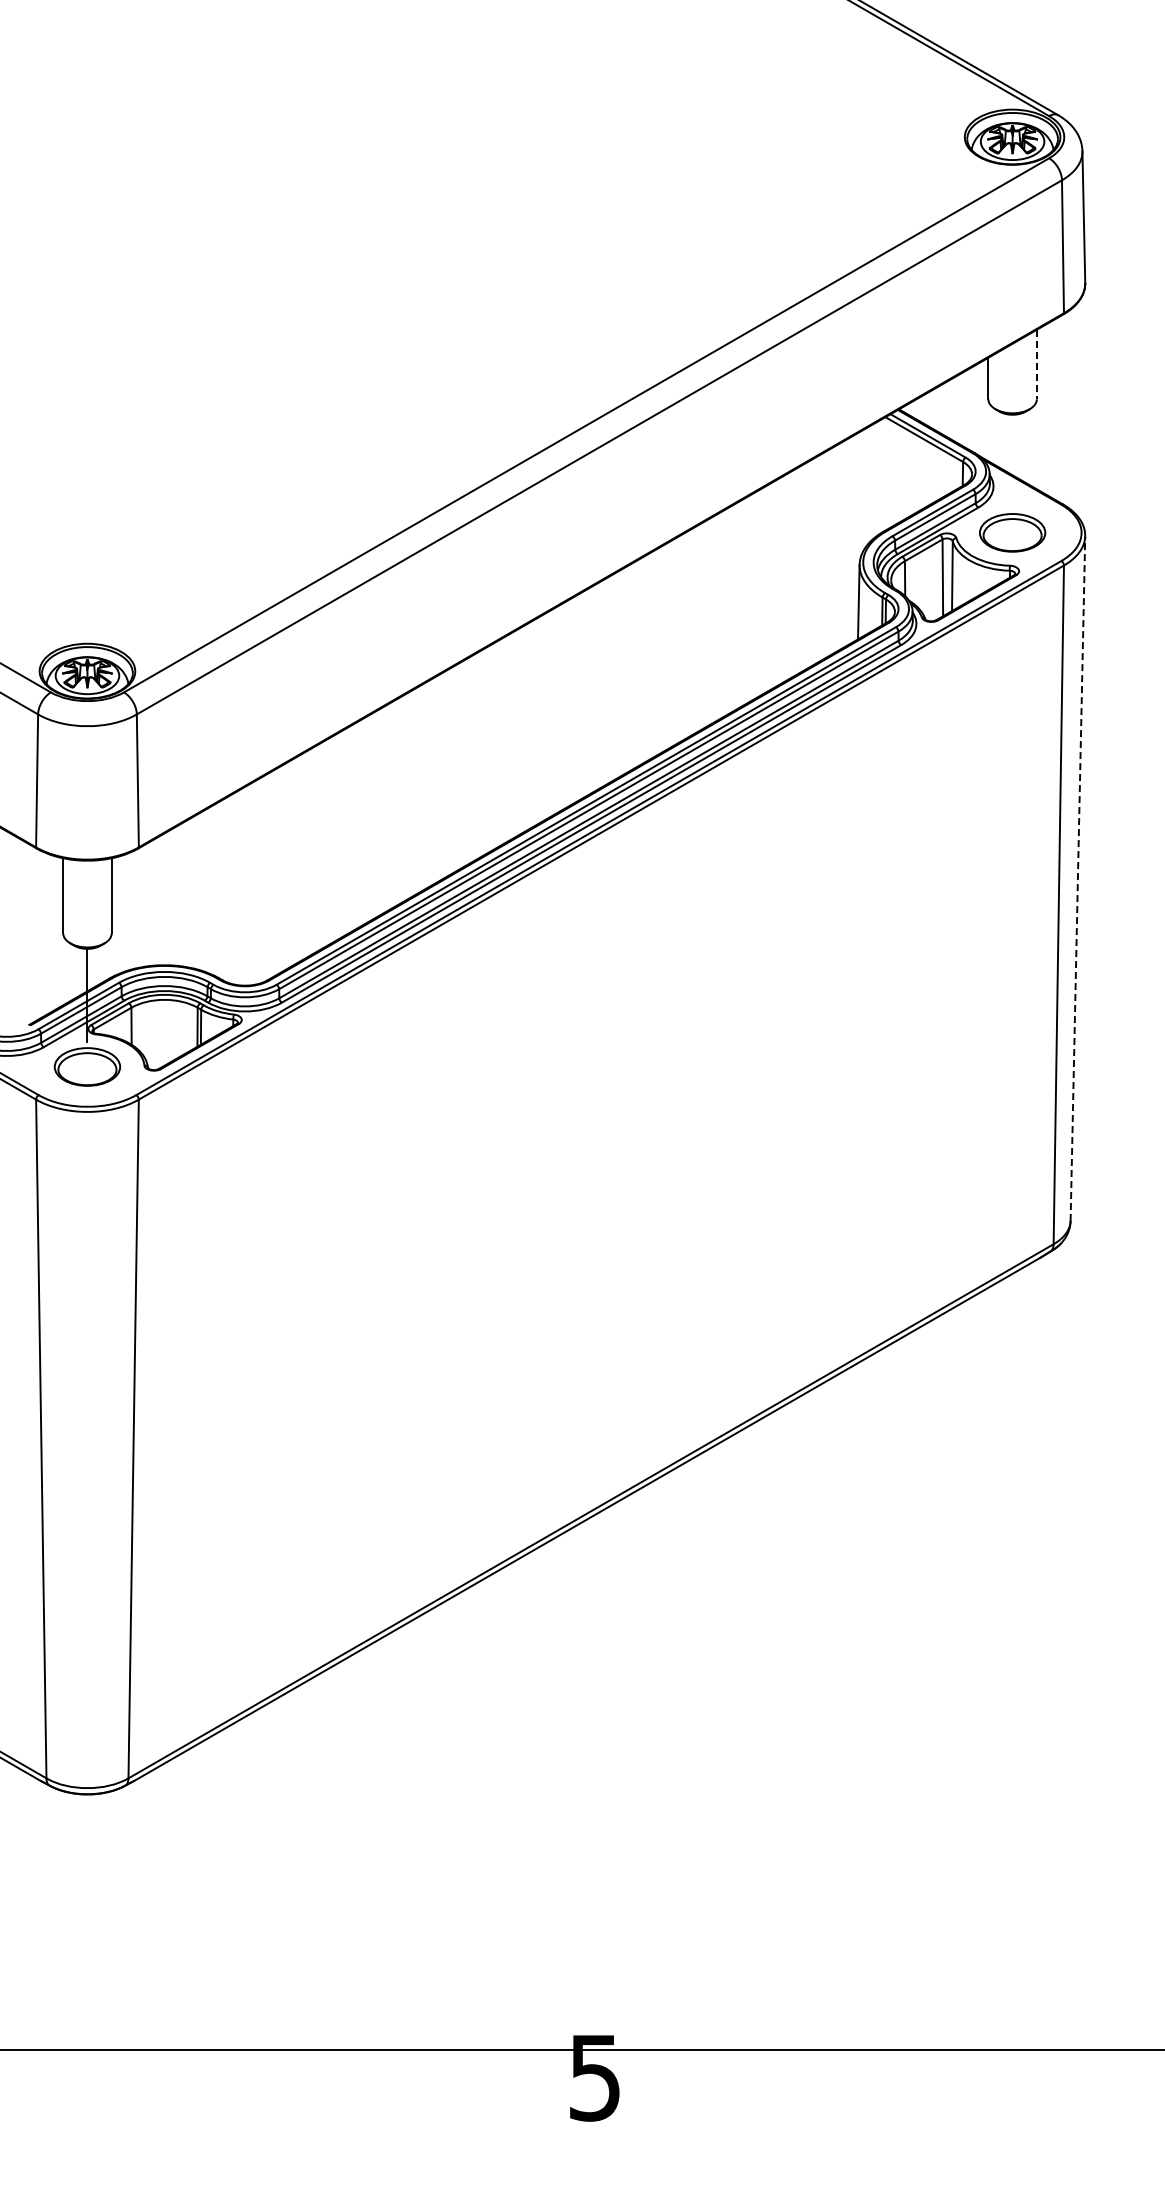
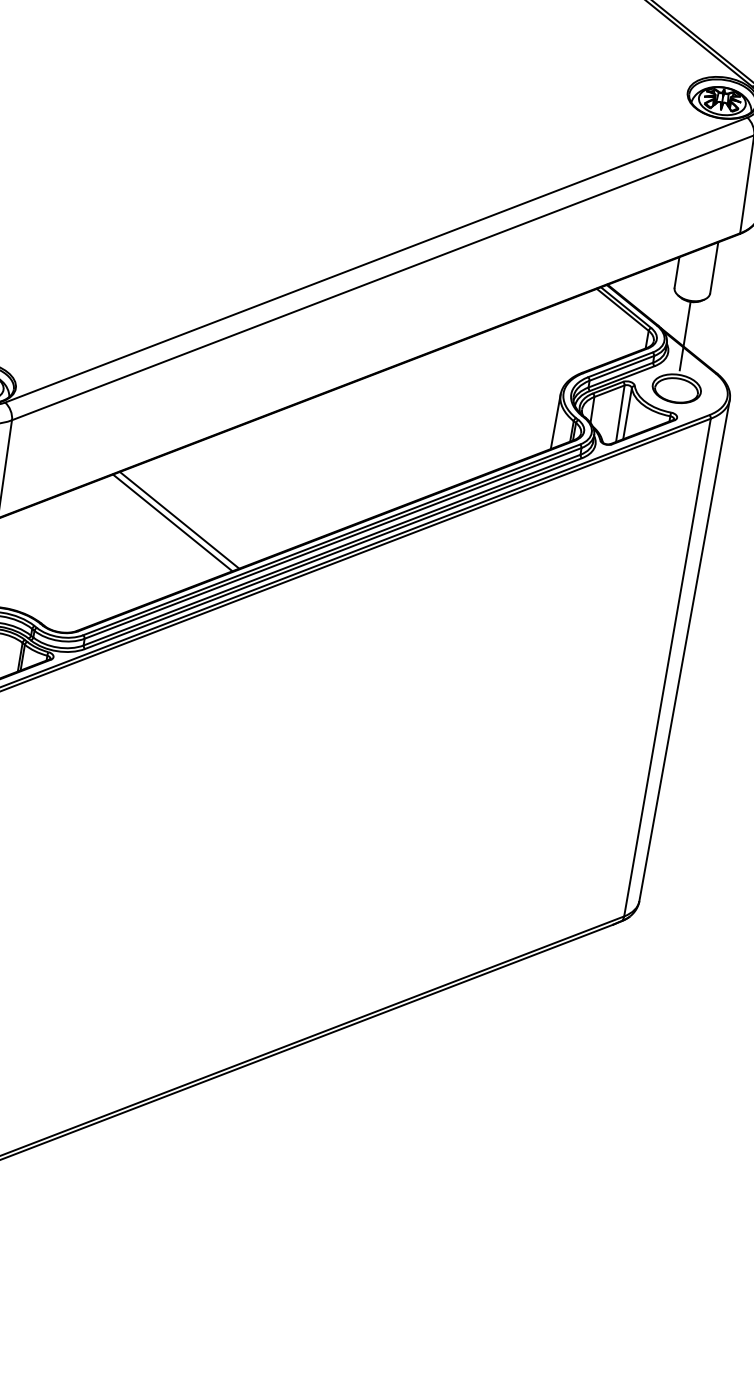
line: (1036, 364) -> (714, 267), dashed -> solid
line: (1012, 460) -> (685, 335), added
line: (379, 811) -> (179, 519), added
line: (371, 816) -> (172, 522), added
line: (1077, 878) -> (684, 650), dashed -> solid

